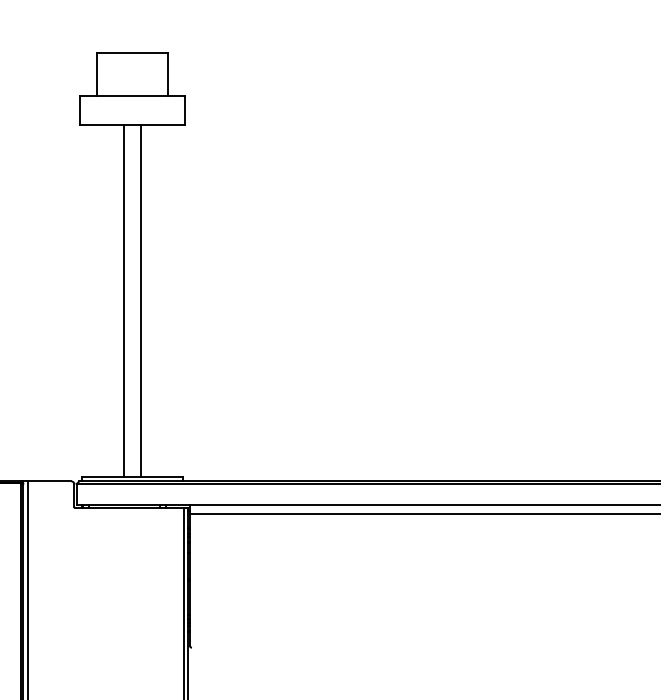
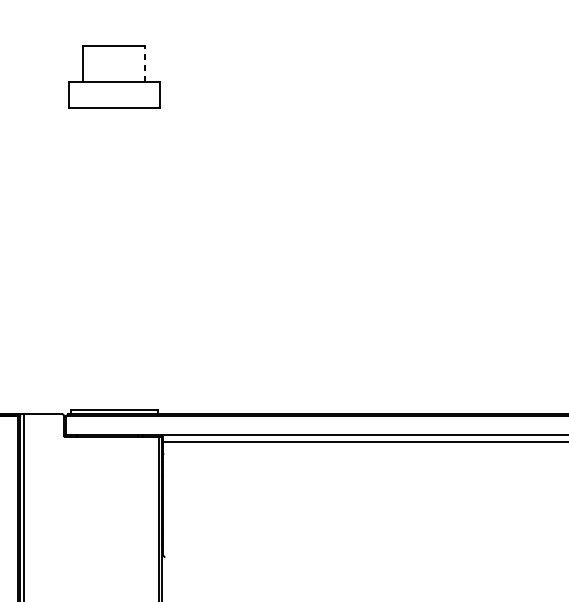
line: (168, 74) -> (145, 64), solid -> dashed
line: (123, 300) -> (106, 258), removed
line: (141, 300) -> (121, 258), removed

